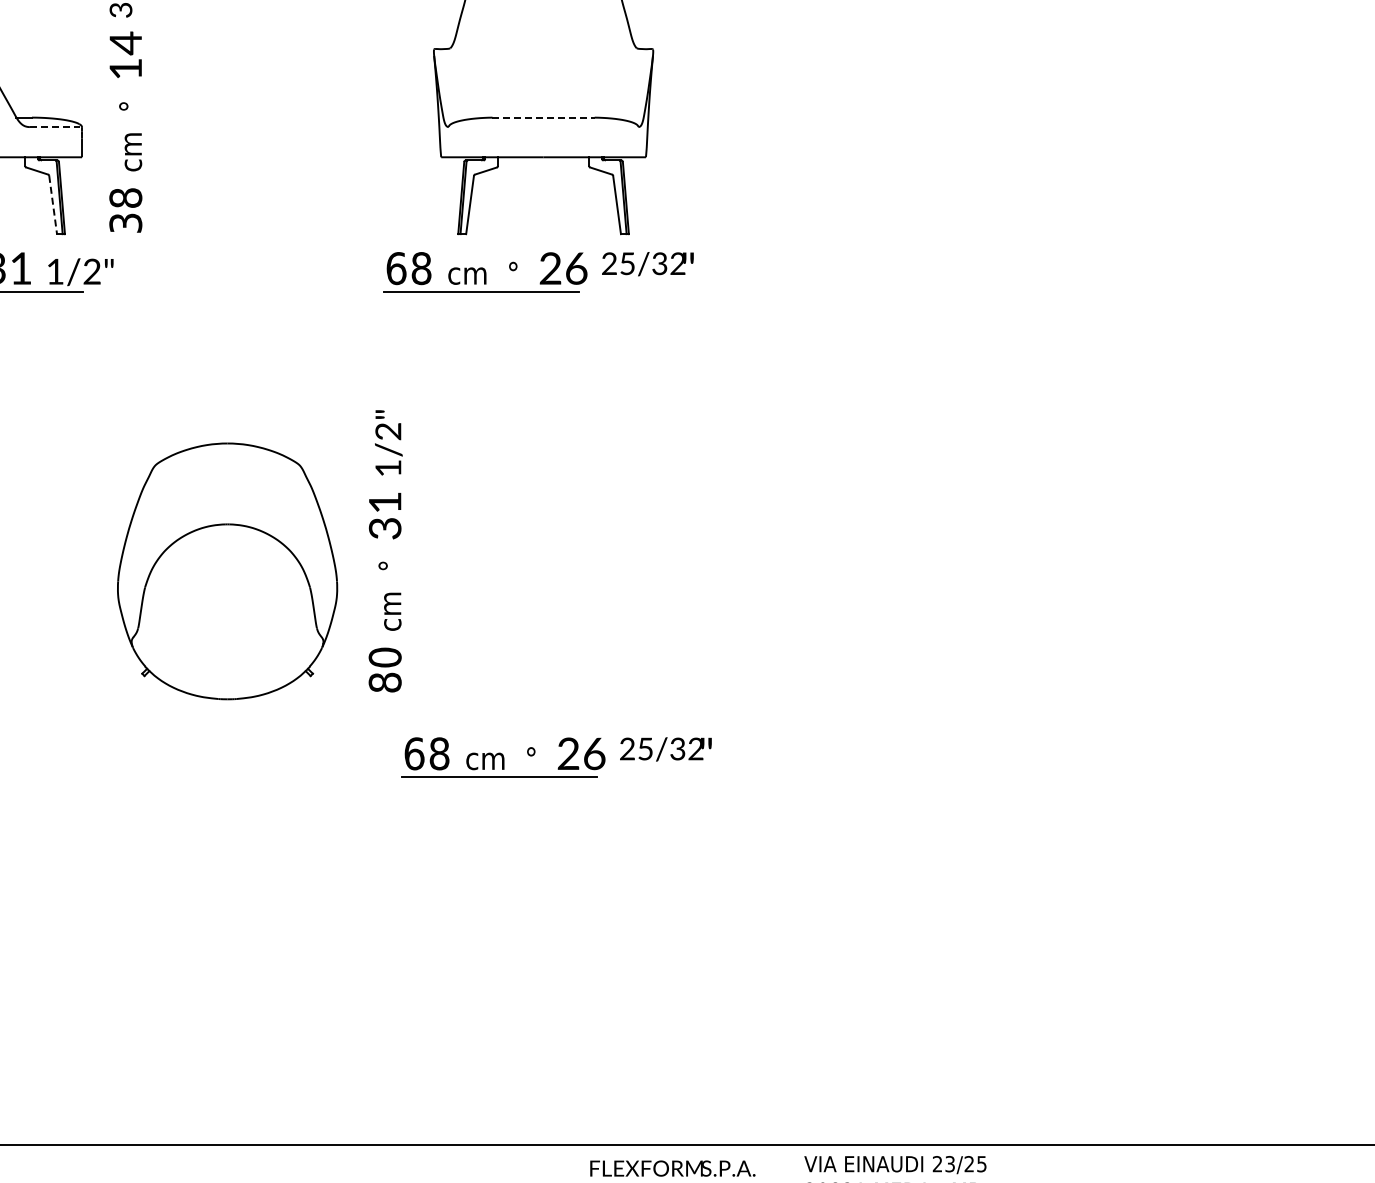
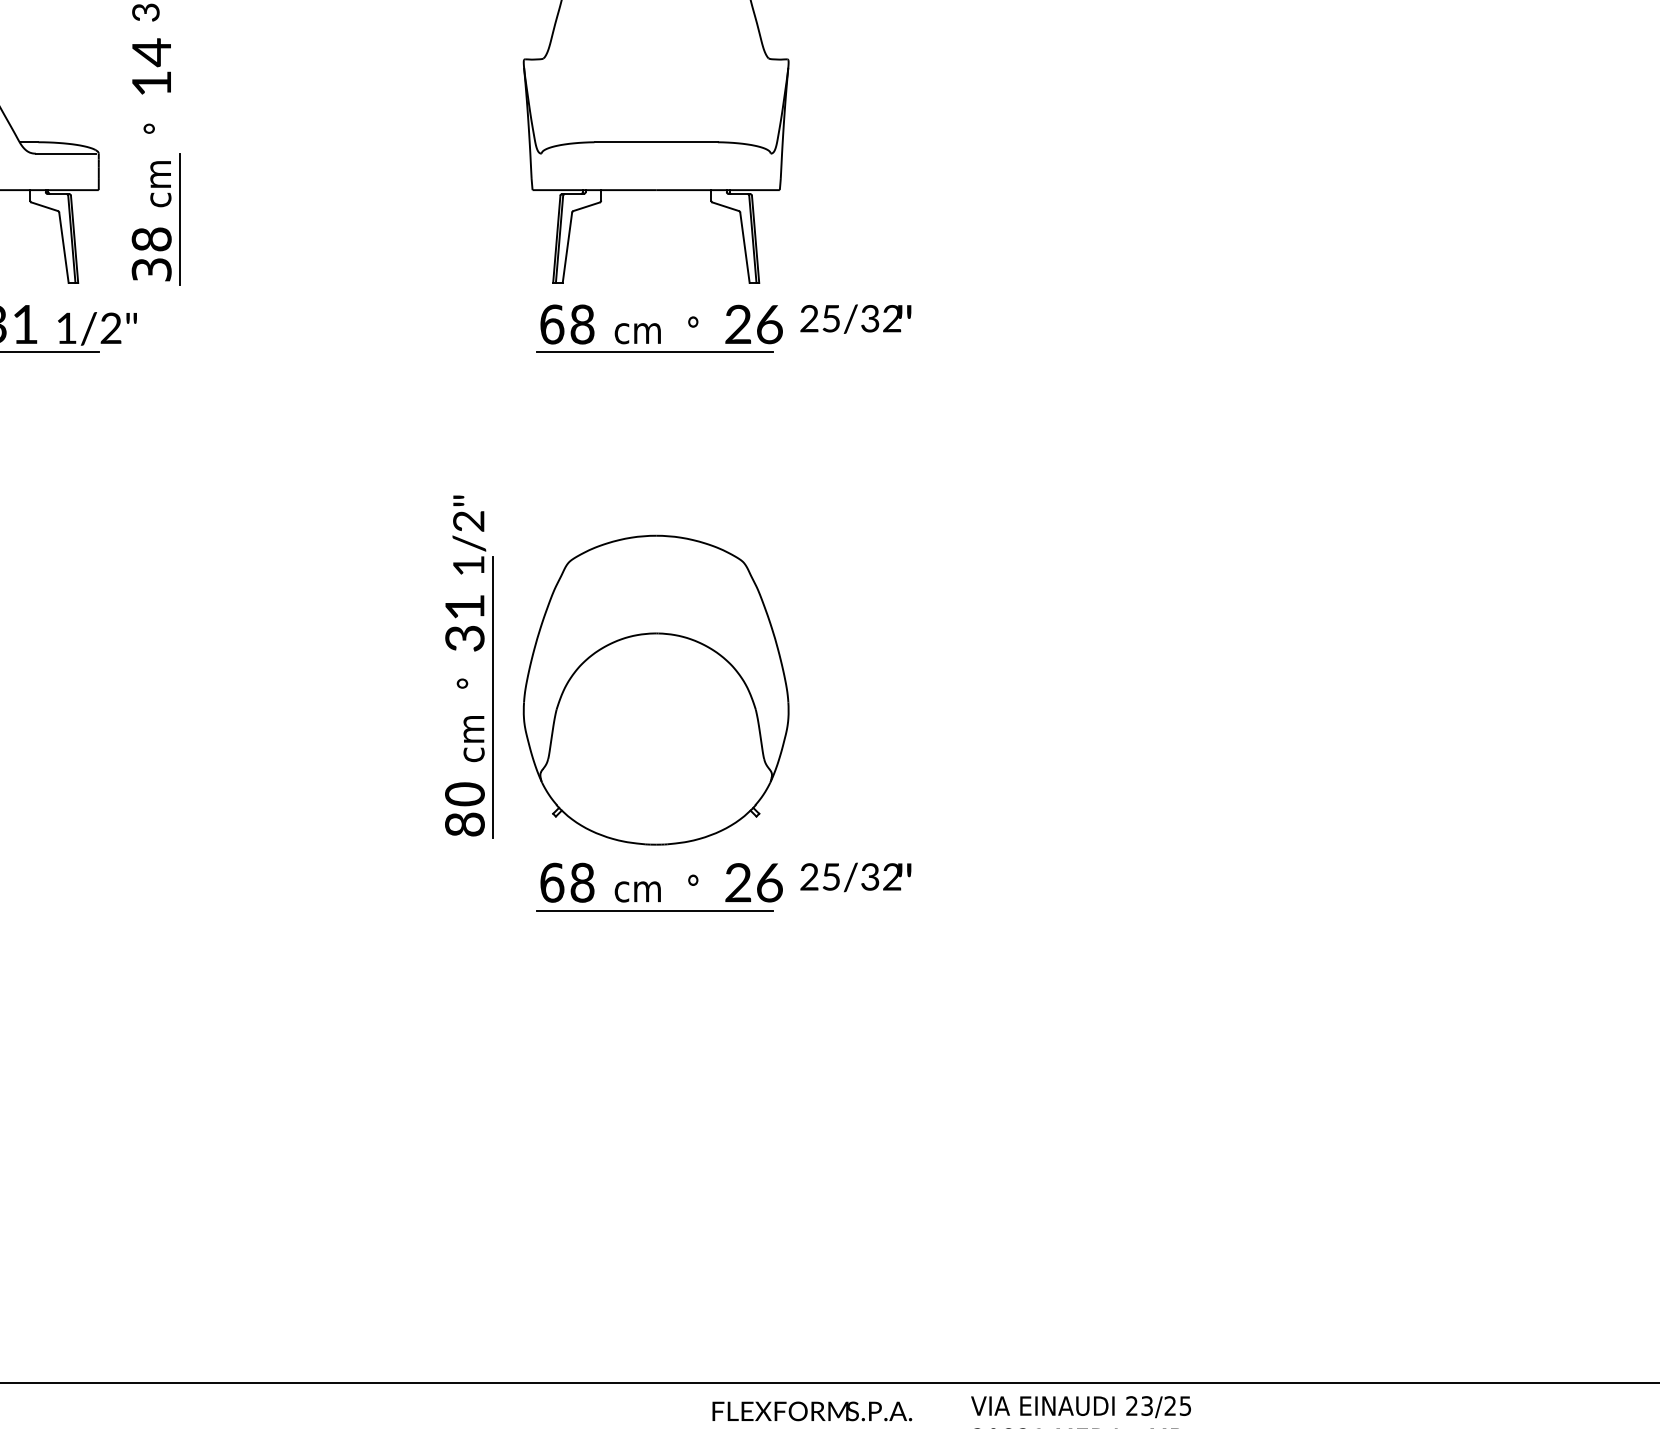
line: (544, 117) -> (657, 142), dashed -> solid
line: (55, 127) -> (66, 154), dashed -> solid
line: (148, 181) -> (179, 219), added
line: (53, 205) -> (64, 248), dashed -> solid
part: (544, 277) -> (730, 335), moved
part: (227, 571) -> (656, 690), moved
line: (408, 577) -> (493, 697), added
part: (562, 762) -> (730, 893), moved

